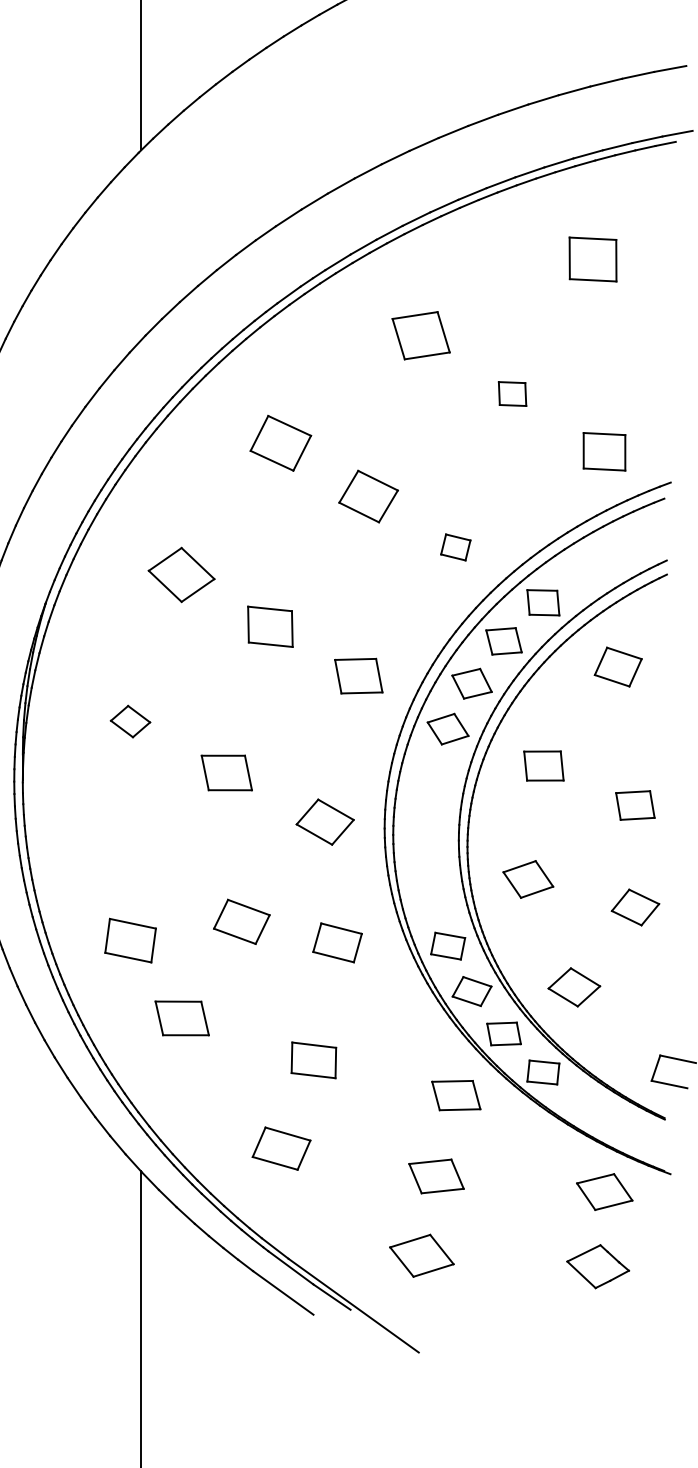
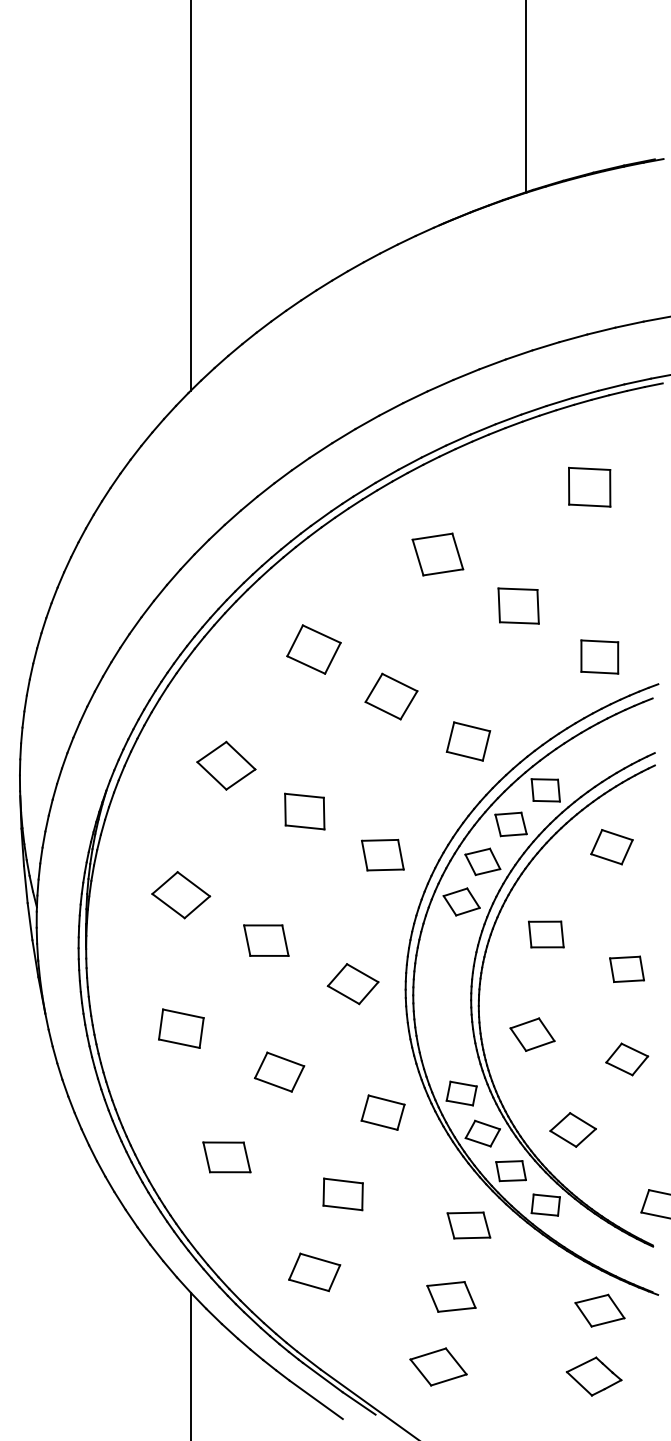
part: (512, 393) -> (518, 605), size x1.67
part: (455, 547) -> (468, 741), size x1.67
part: (130, 721) -> (181, 895), size x1.67
part: (130, 940) -> (181, 1028), moved
part: (336, 942) -> (382, 1112), moved

